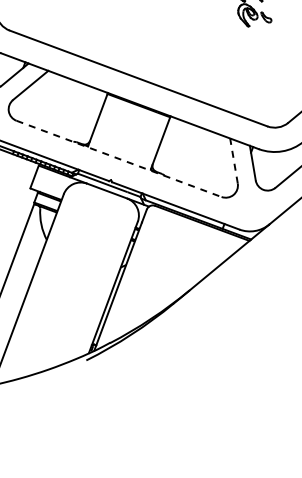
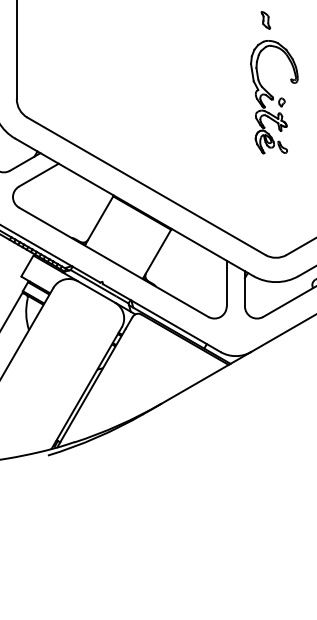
line: (119, 158) -> (114, 262), dashed -> solid
line: (233, 160) -> (226, 283), dashed -> solid

